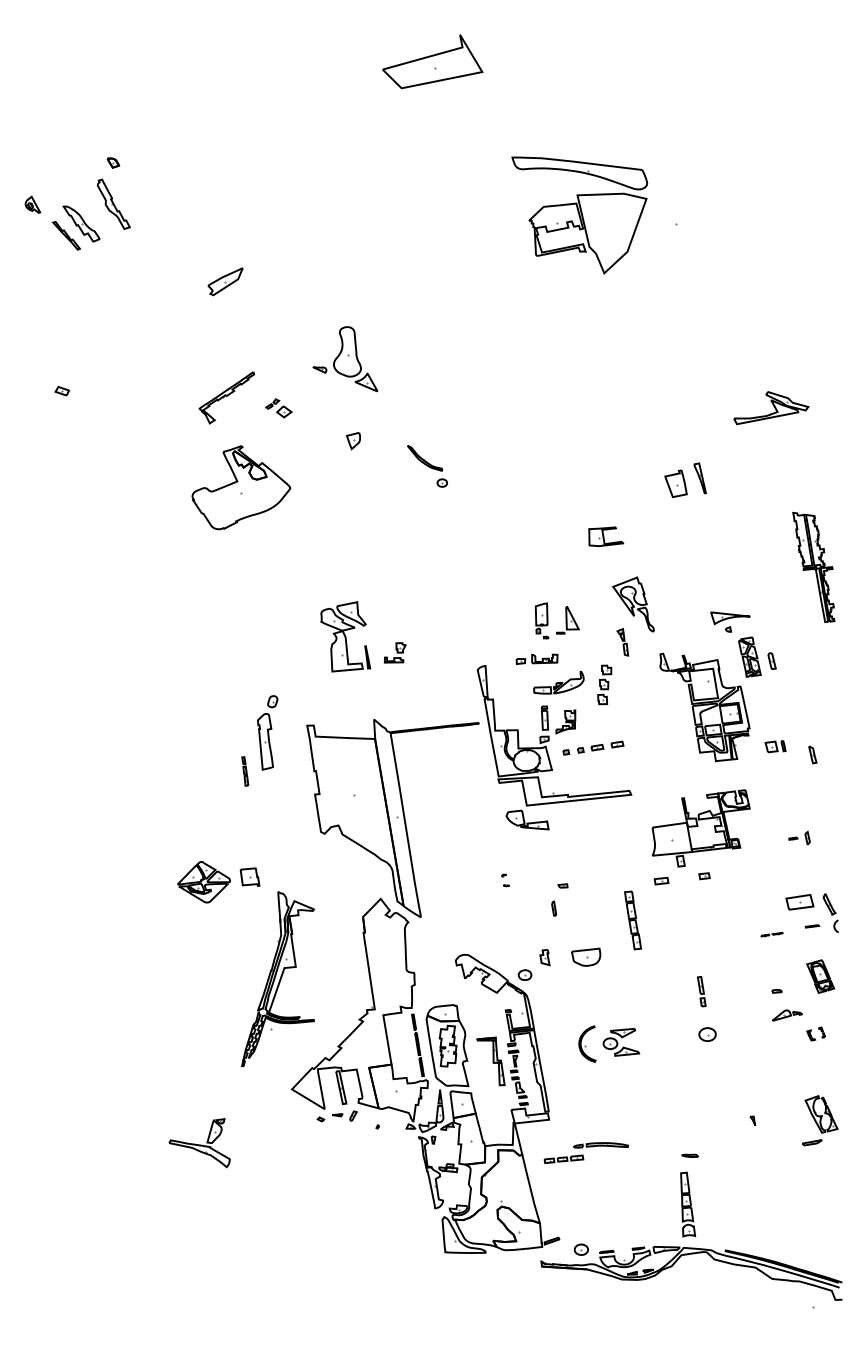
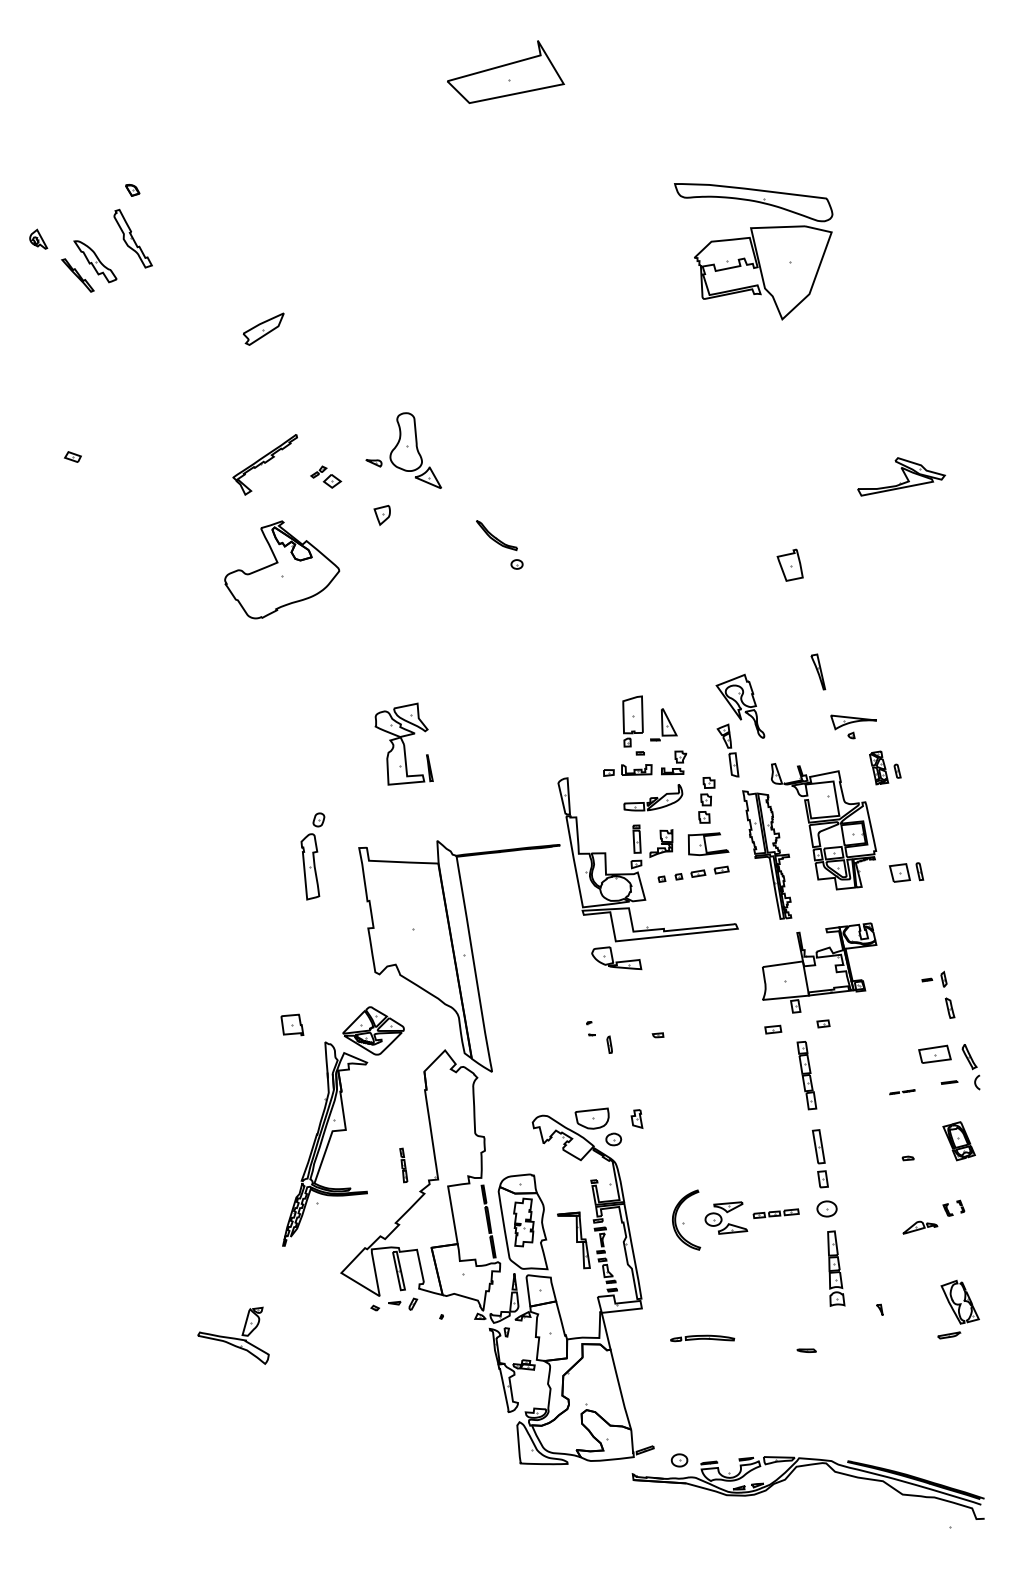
part: (579, 215) -> (753, 251), moved
part: (345, 359) -> (403, 450), moved
part: (352, 441) -> (381, 515), moved
part: (700, 477) -> (818, 671), moved
part: (606, 536) -> (708, 843), moved
part: (814, 566) -> (767, 854), moved
part: (541, 620) -> (633, 725), size x1.43
part: (622, 642) -> (727, 750), size x1.67
part: (395, 652) -> (674, 762), moved
part: (757, 656) -> (885, 767), size x0.71
part: (775, 746) -> (906, 872), size x1.43
part: (813, 754) -> (950, 1007), moved
part: (245, 771) -> (403, 1165), moved
part: (203, 881) -> (373, 1030), moved
part: (553, 908) -> (609, 1044), moved
part: (632, 920) -> (806, 1075), moved
part: (585, 957) -> (591, 1118), moved
part: (701, 991) -> (819, 1158), size x1.67
part: (787, 1015) -> (920, 1227), moved
part: (587, 1043) -> (686, 1219), size x1.43
part: (563, 1159) -> (775, 1213), moved
part: (688, 1204) -> (836, 1268), moved

